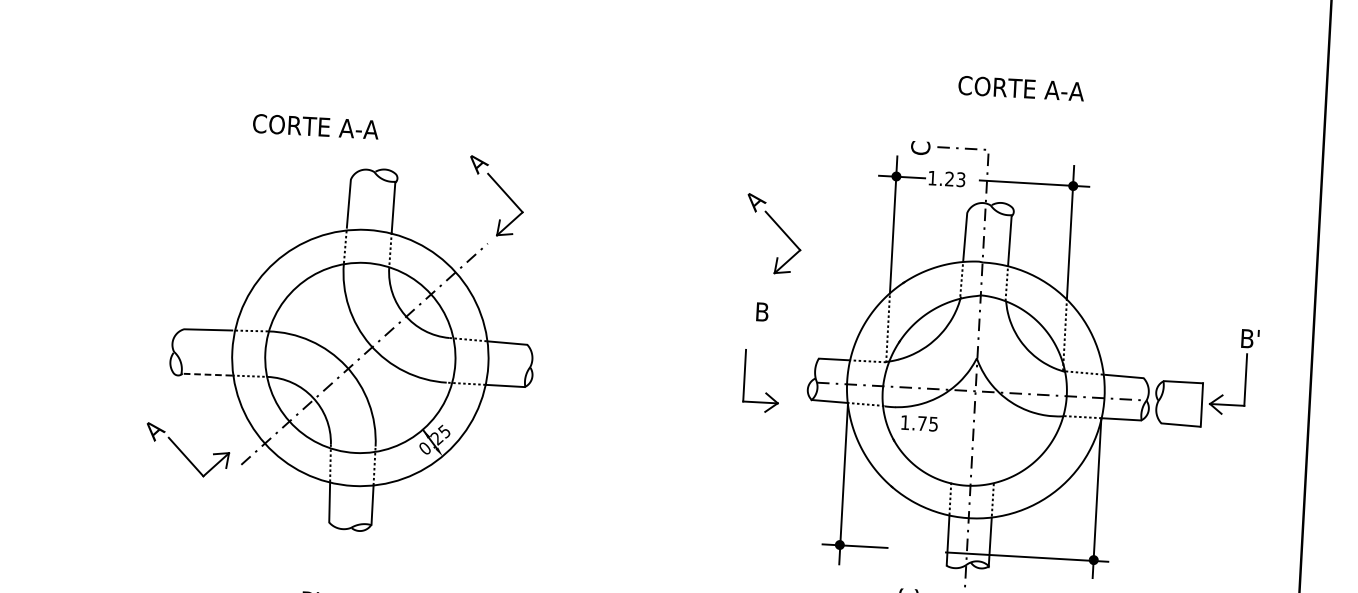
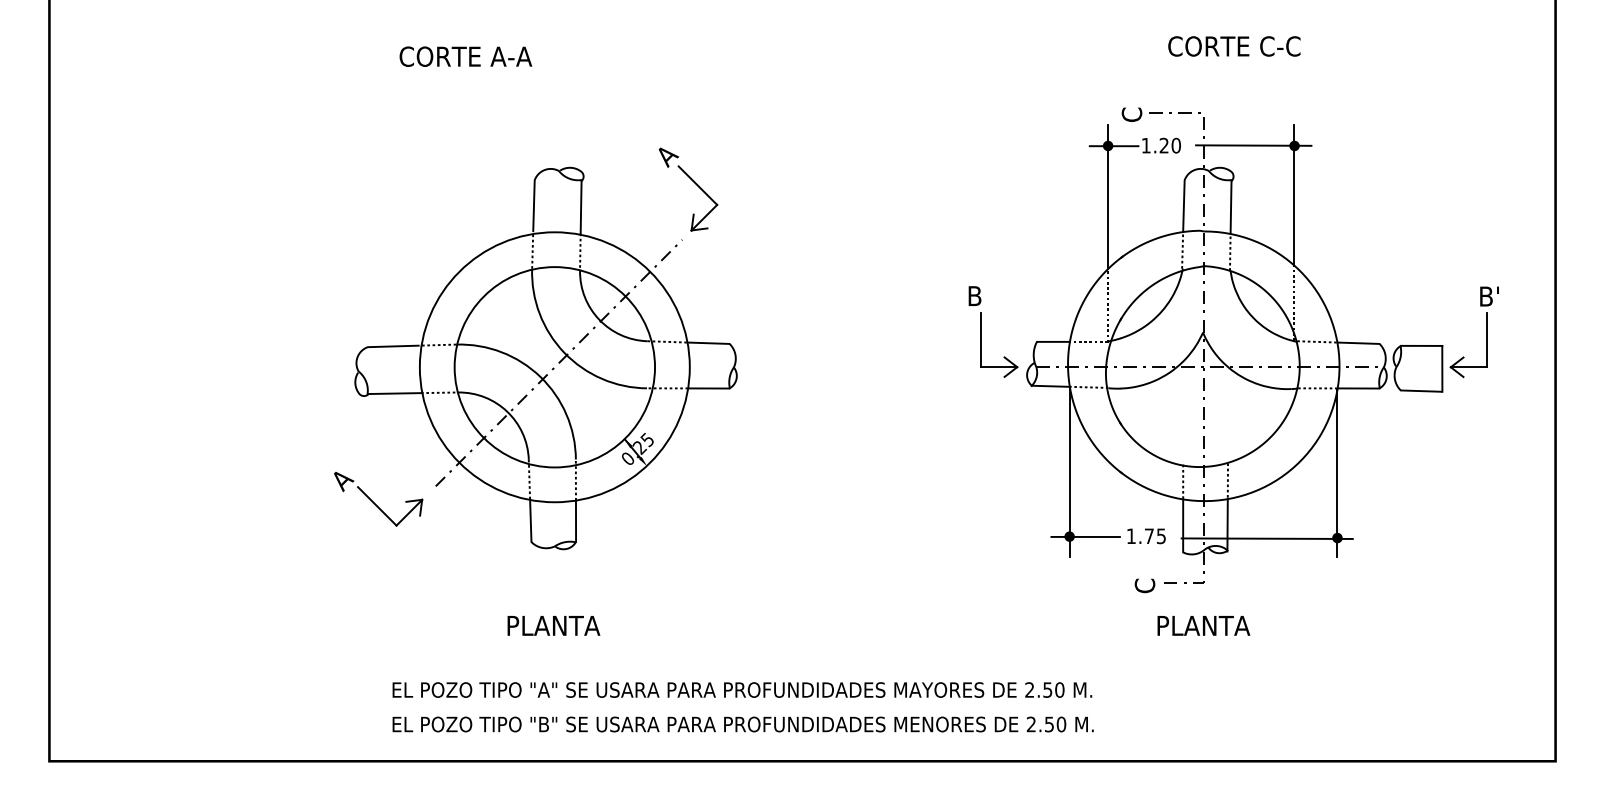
text: (1064, 90) -> (1279, 46), CORTE A-A -> CORTE C-C
text: (315, 126) -> (465, 56), moved
text: (960, 179) -> (1175, 145), 1.23 -> 1.20
part: (779, 228) -> (988, 207), removed
line: (207, 374) -> (395, 393), dashed -> solid
part: (766, 392) -> (1004, 356), moved
text: (919, 423) -> (1146, 536), moved
part: (187, 449) -> (378, 498), moved

